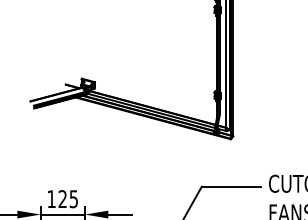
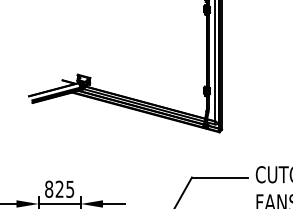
text: (51, 199) -> (48, 189), 125 -> 825

